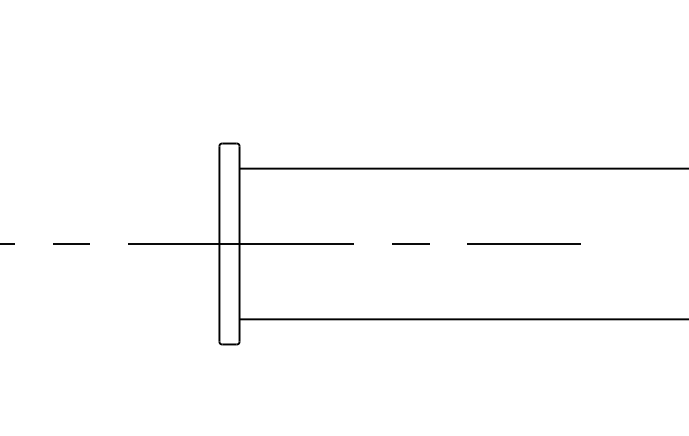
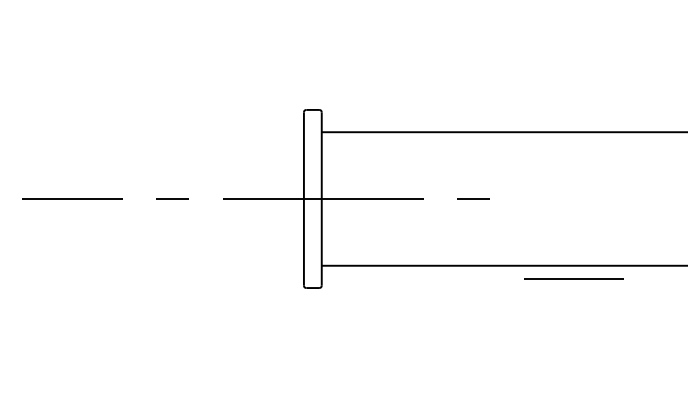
line: (523, 243) -> (573, 278), moved

